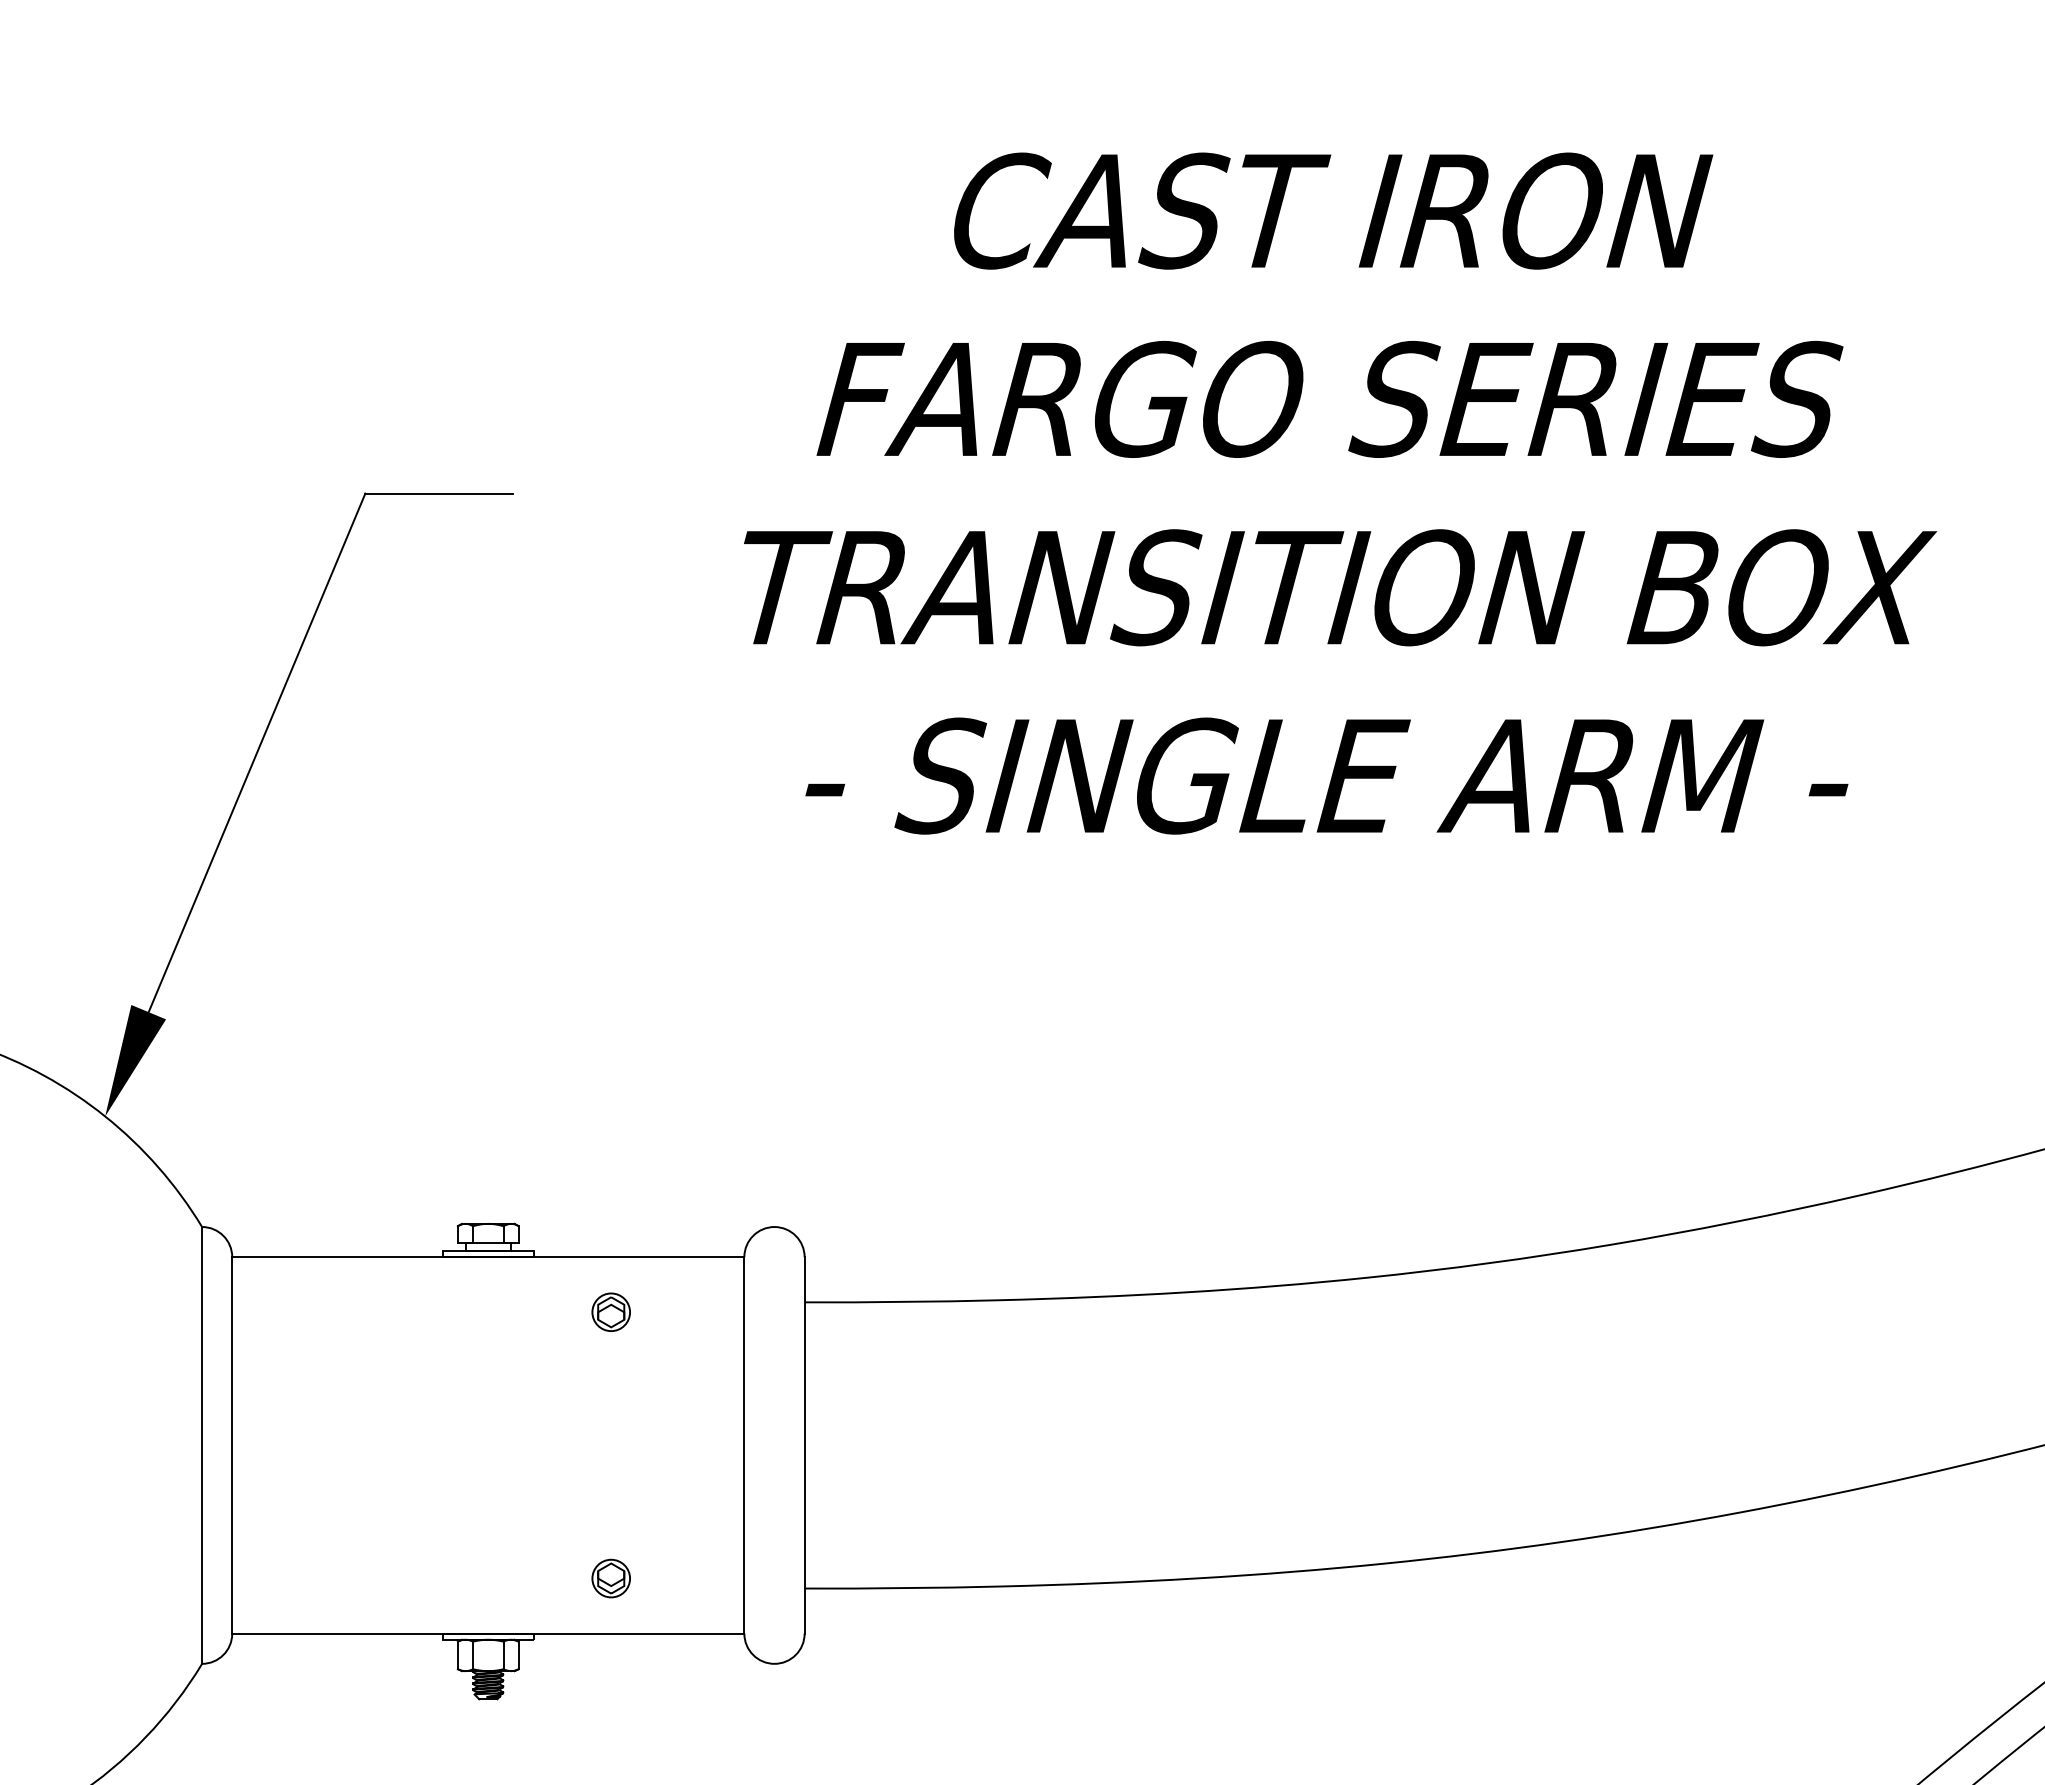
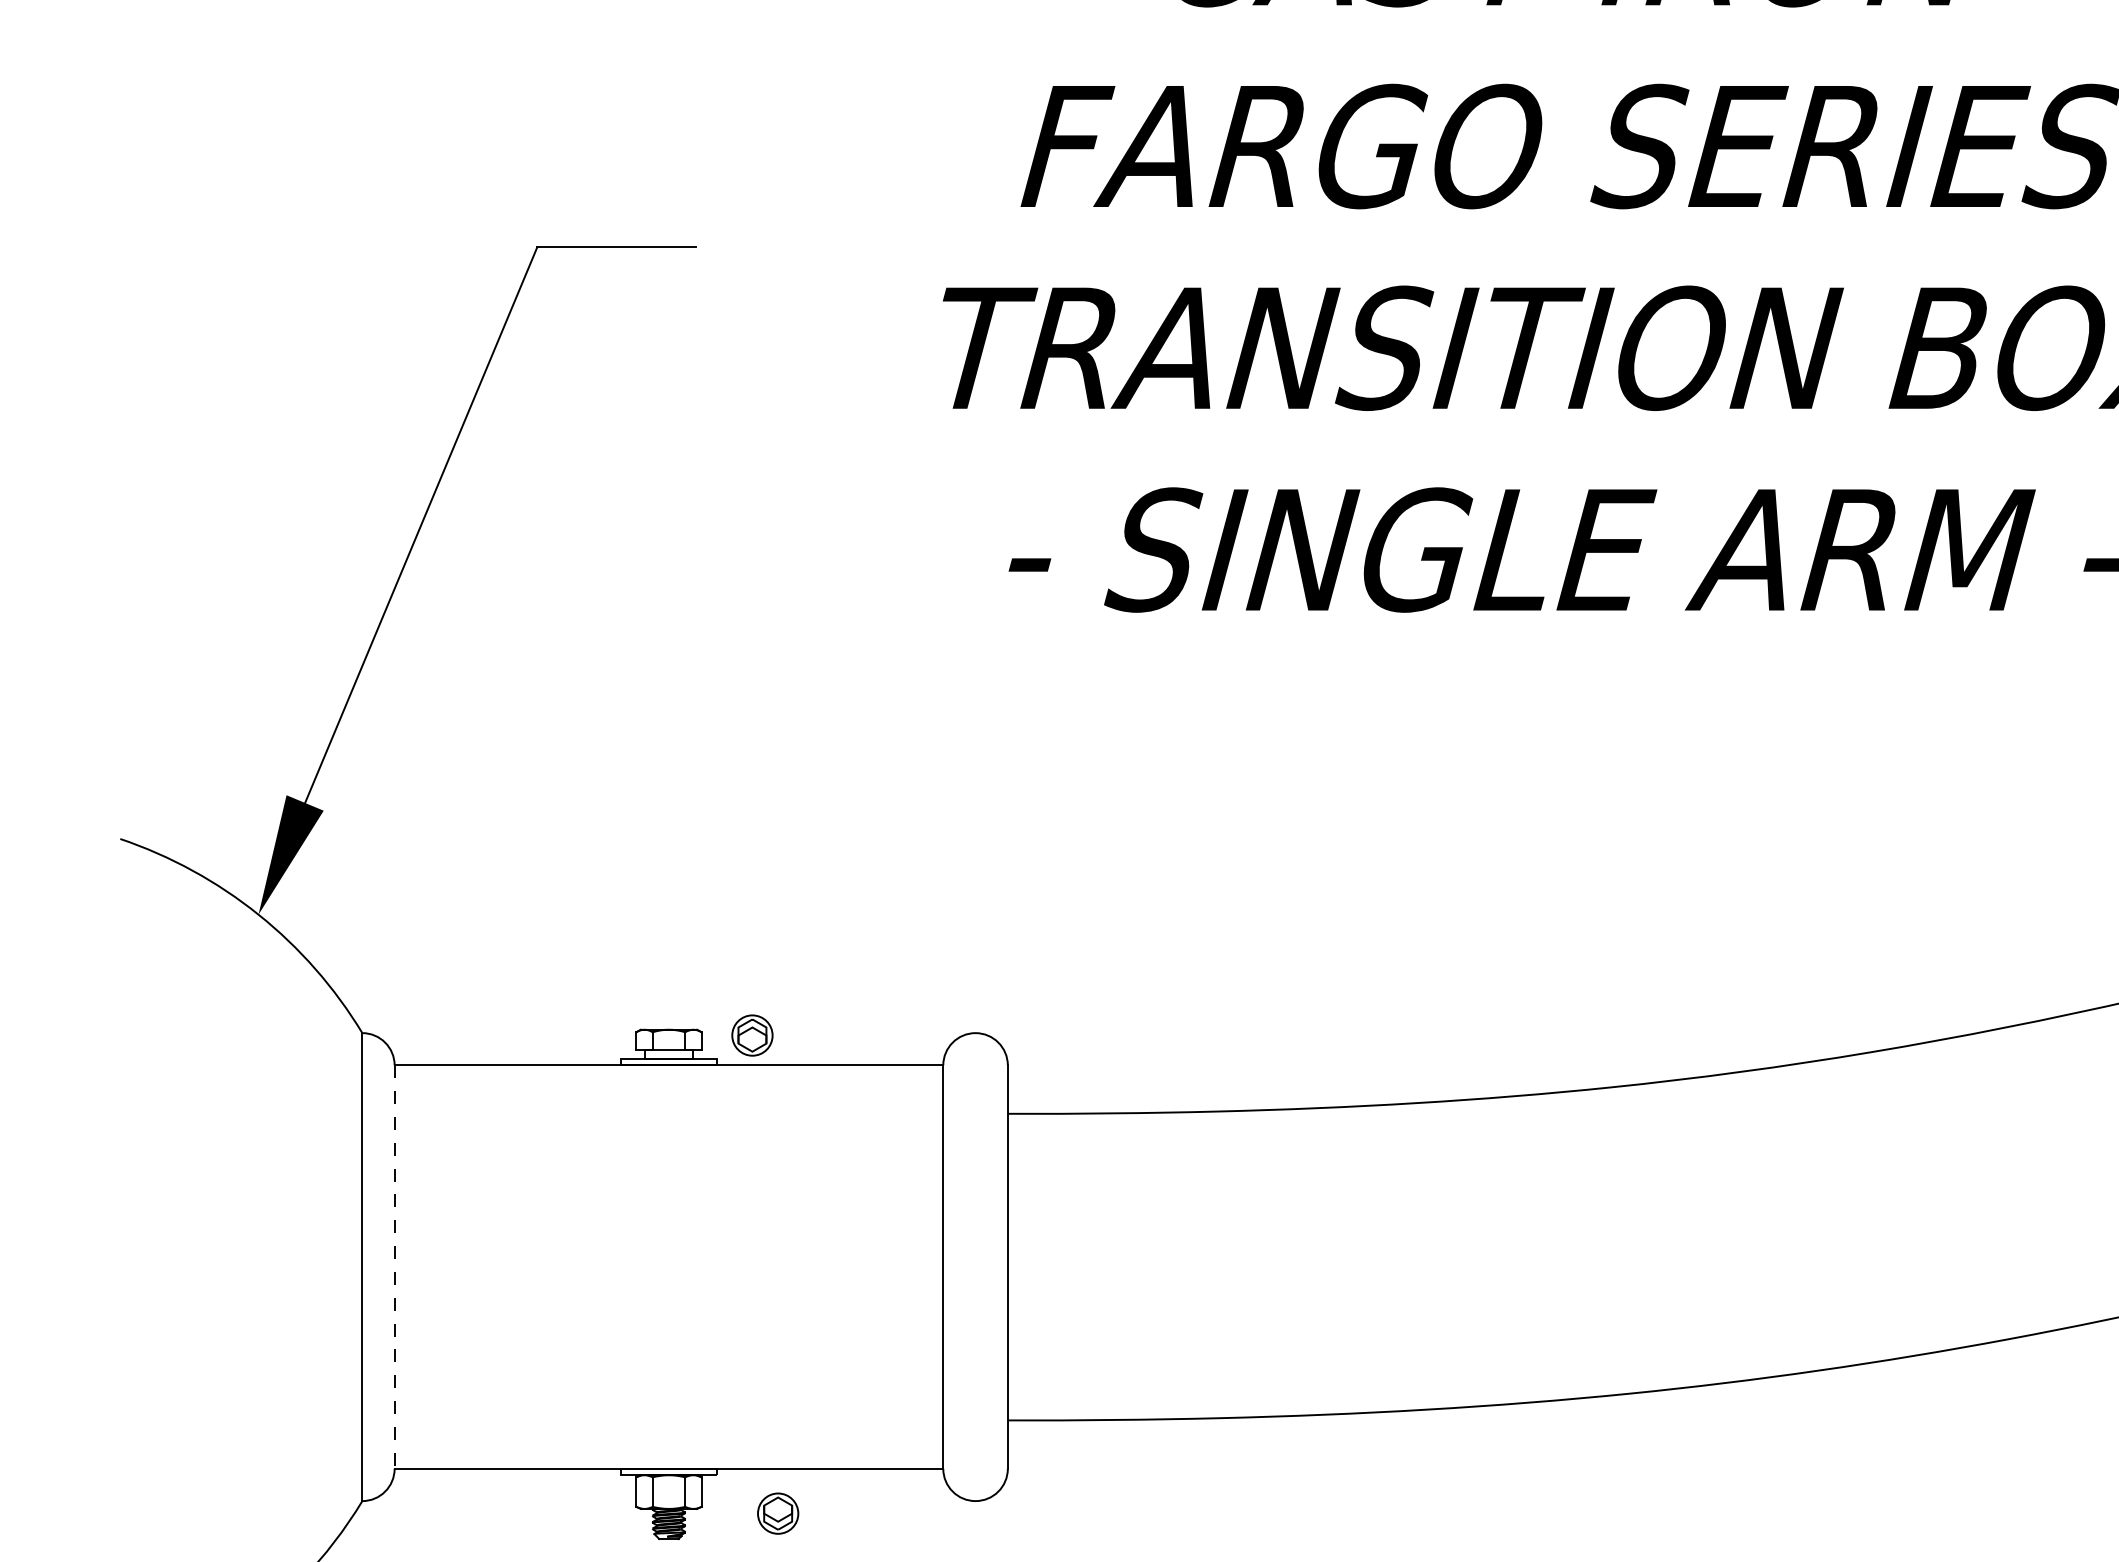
part: (610, 1311) -> (751, 1034), moved
line: (232, 1445) -> (394, 1267), solid -> dashed
part: (610, 1578) -> (777, 1513), moved

